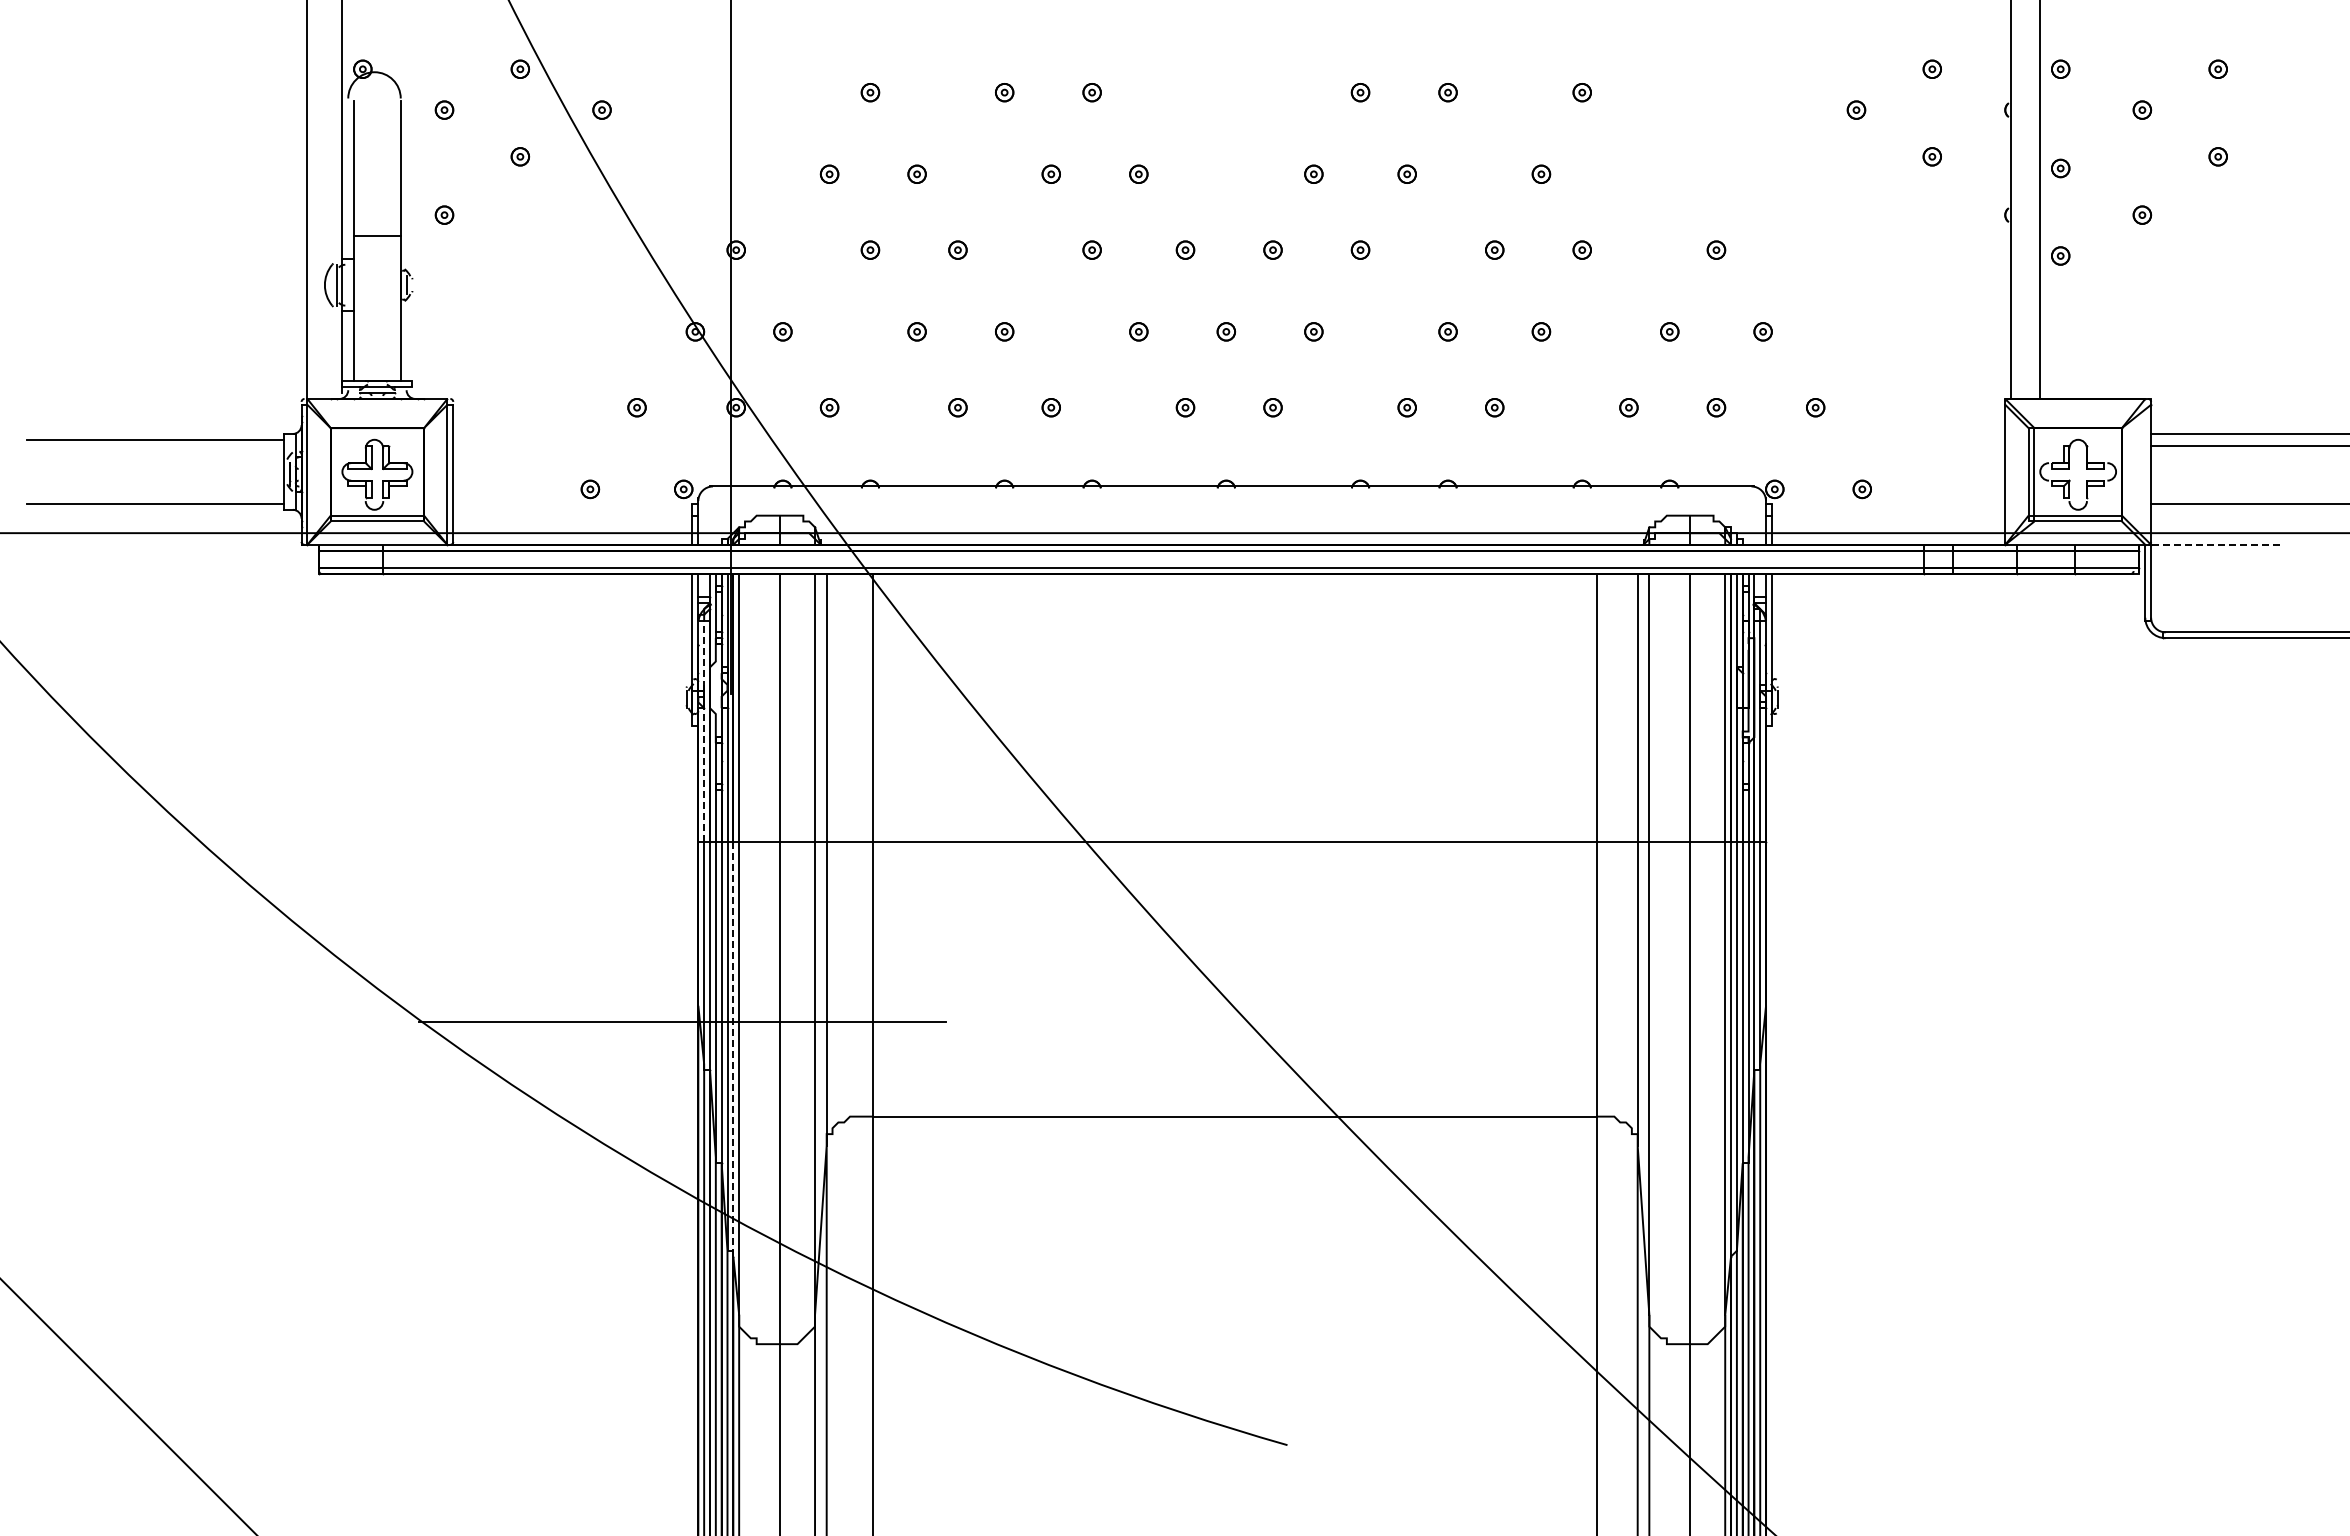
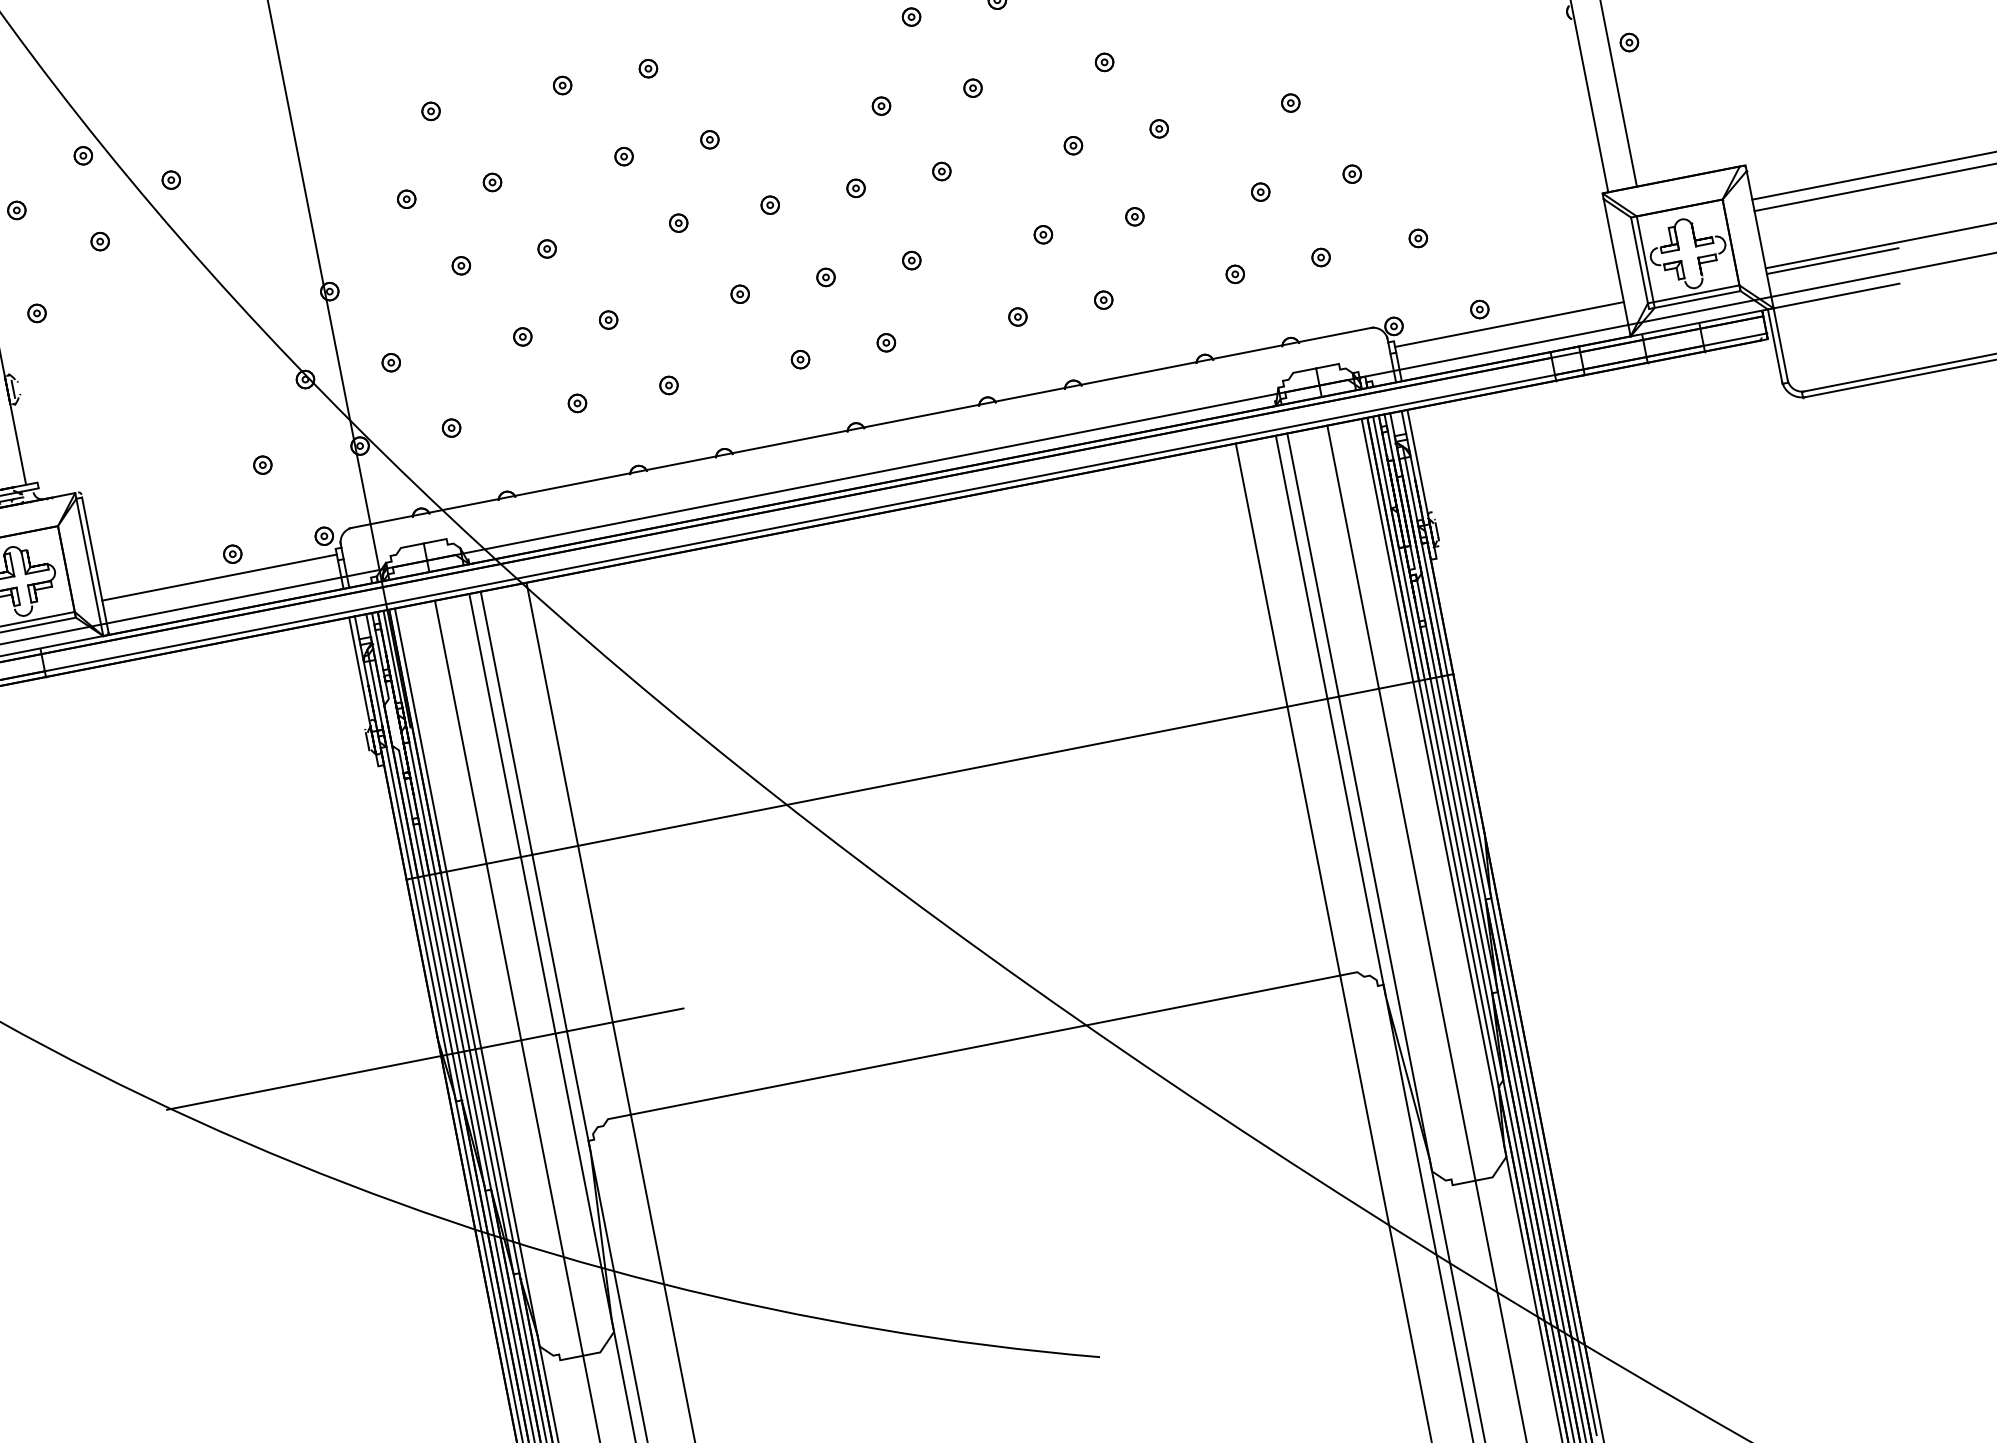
line: (572, 509) -> (219, 577), added
line: (1888, 509) -> (1509, 324), added
line: (2218, 509) -> (1832, 260), added
line: (2214, 544) -> (1835, 295), dashed -> solid
line: (704, 727) -> (390, 765), dashed -> solid
line: (733, 1050) -> (481, 1076), dashed -> solid

